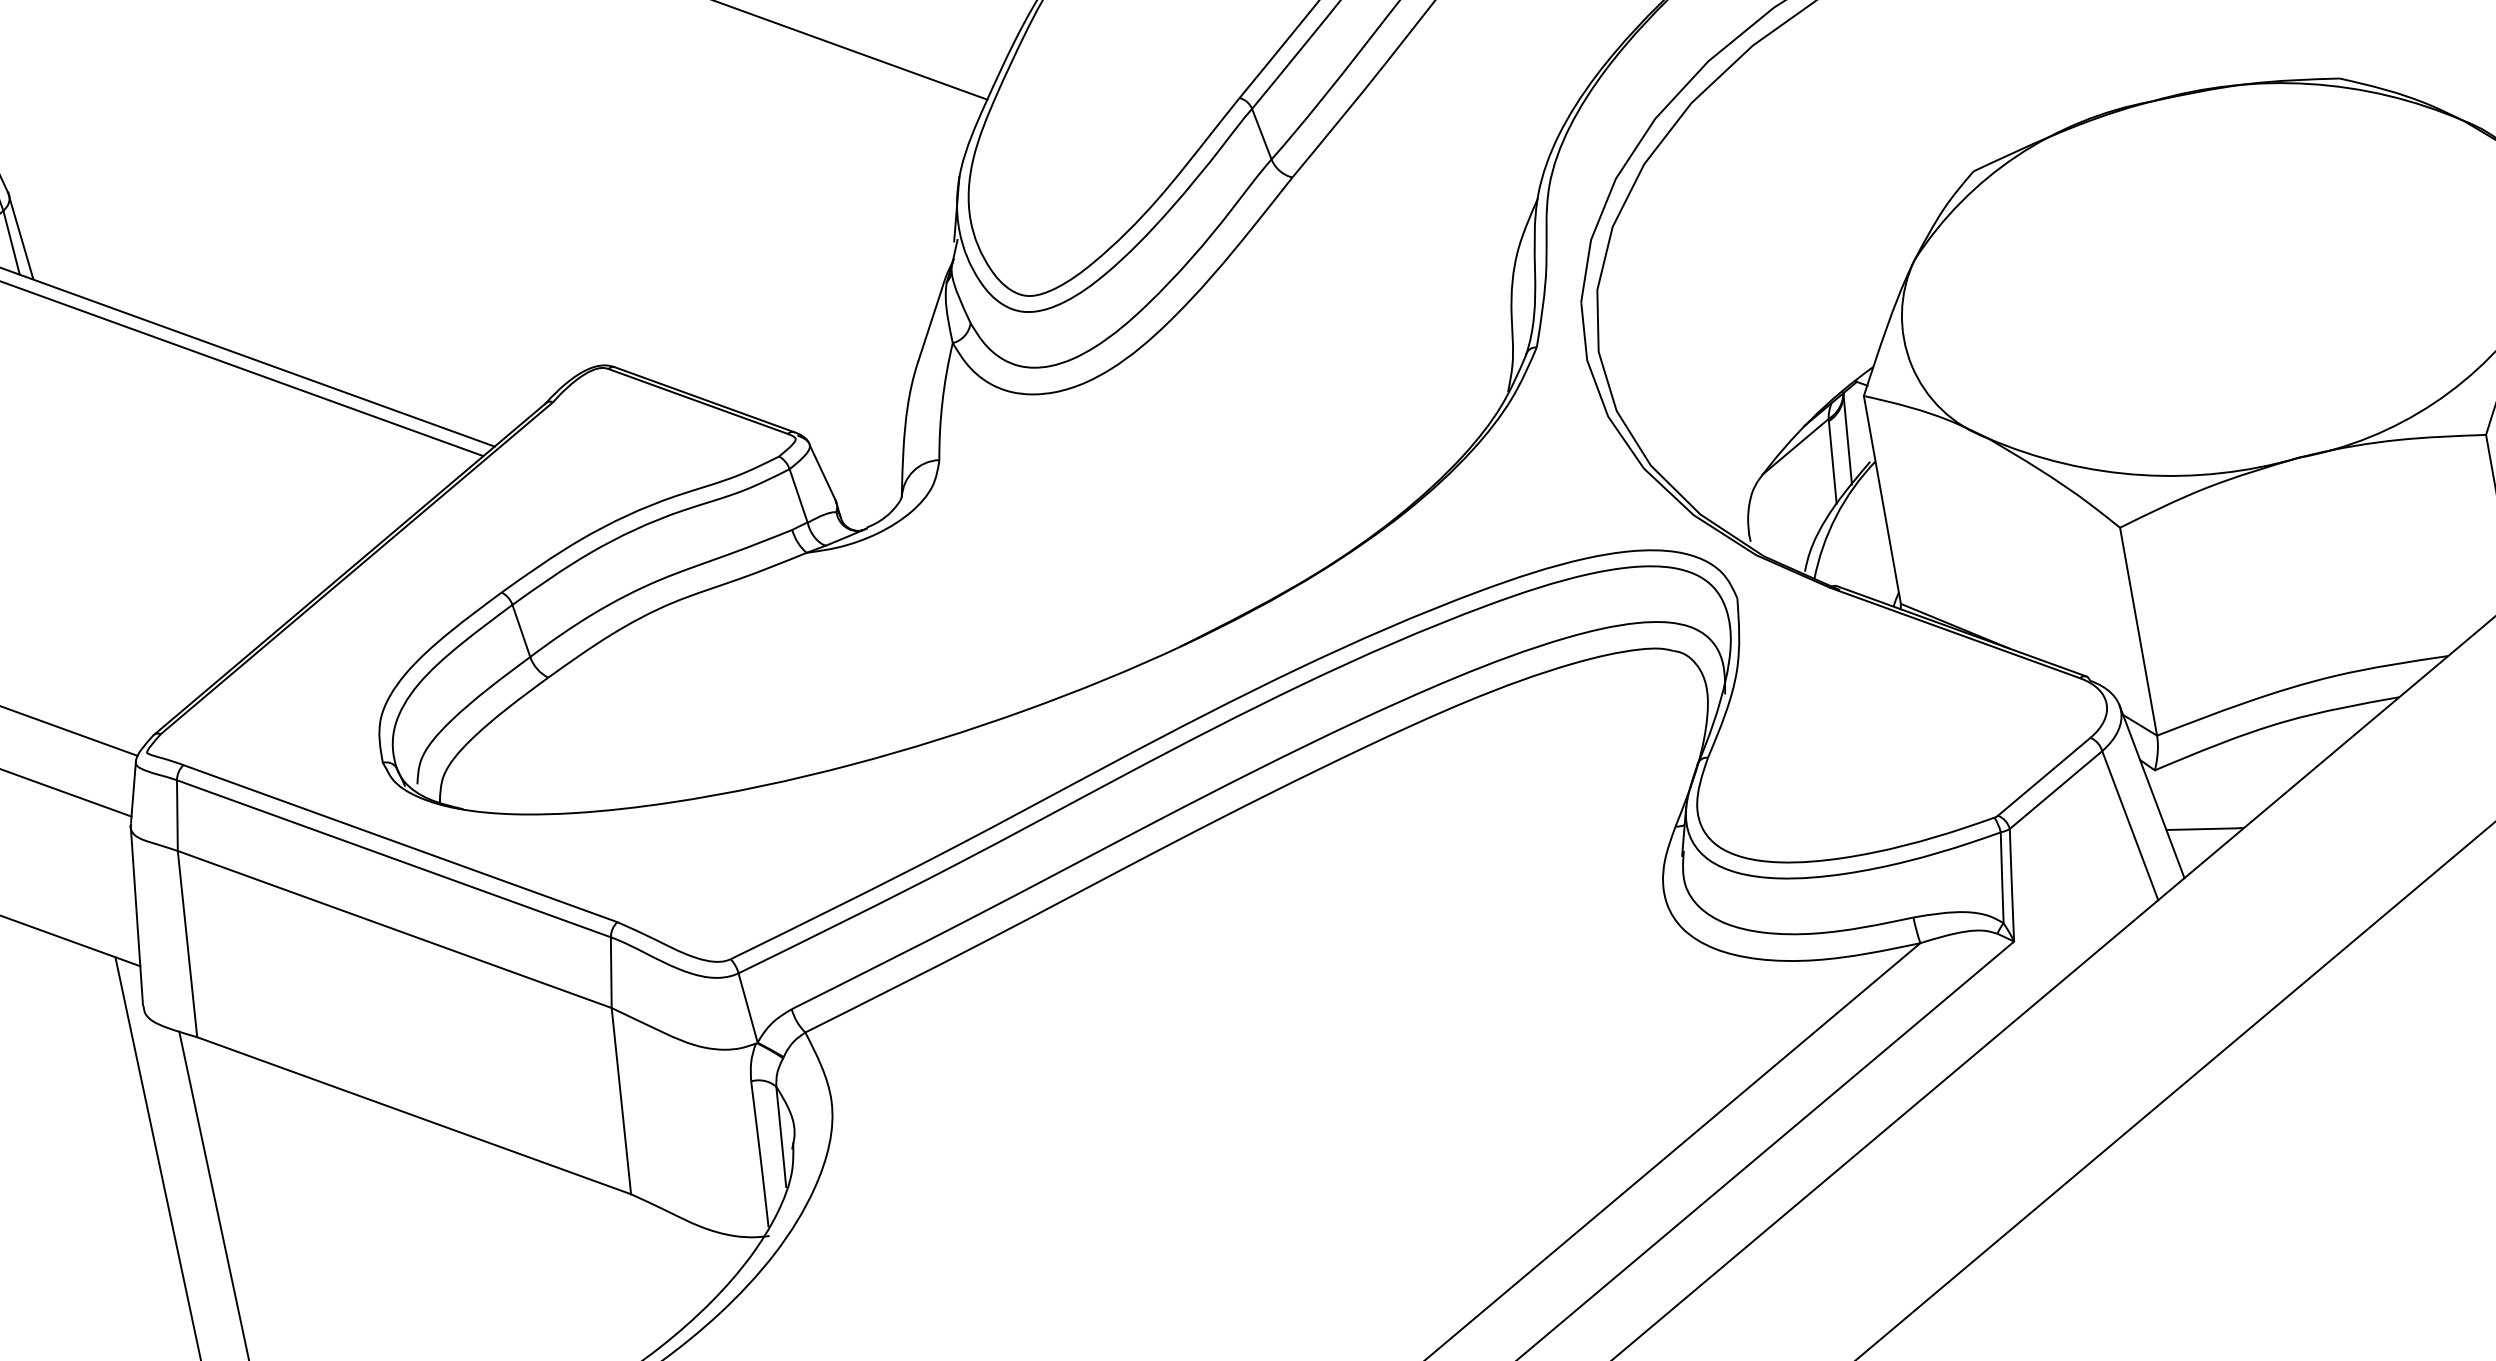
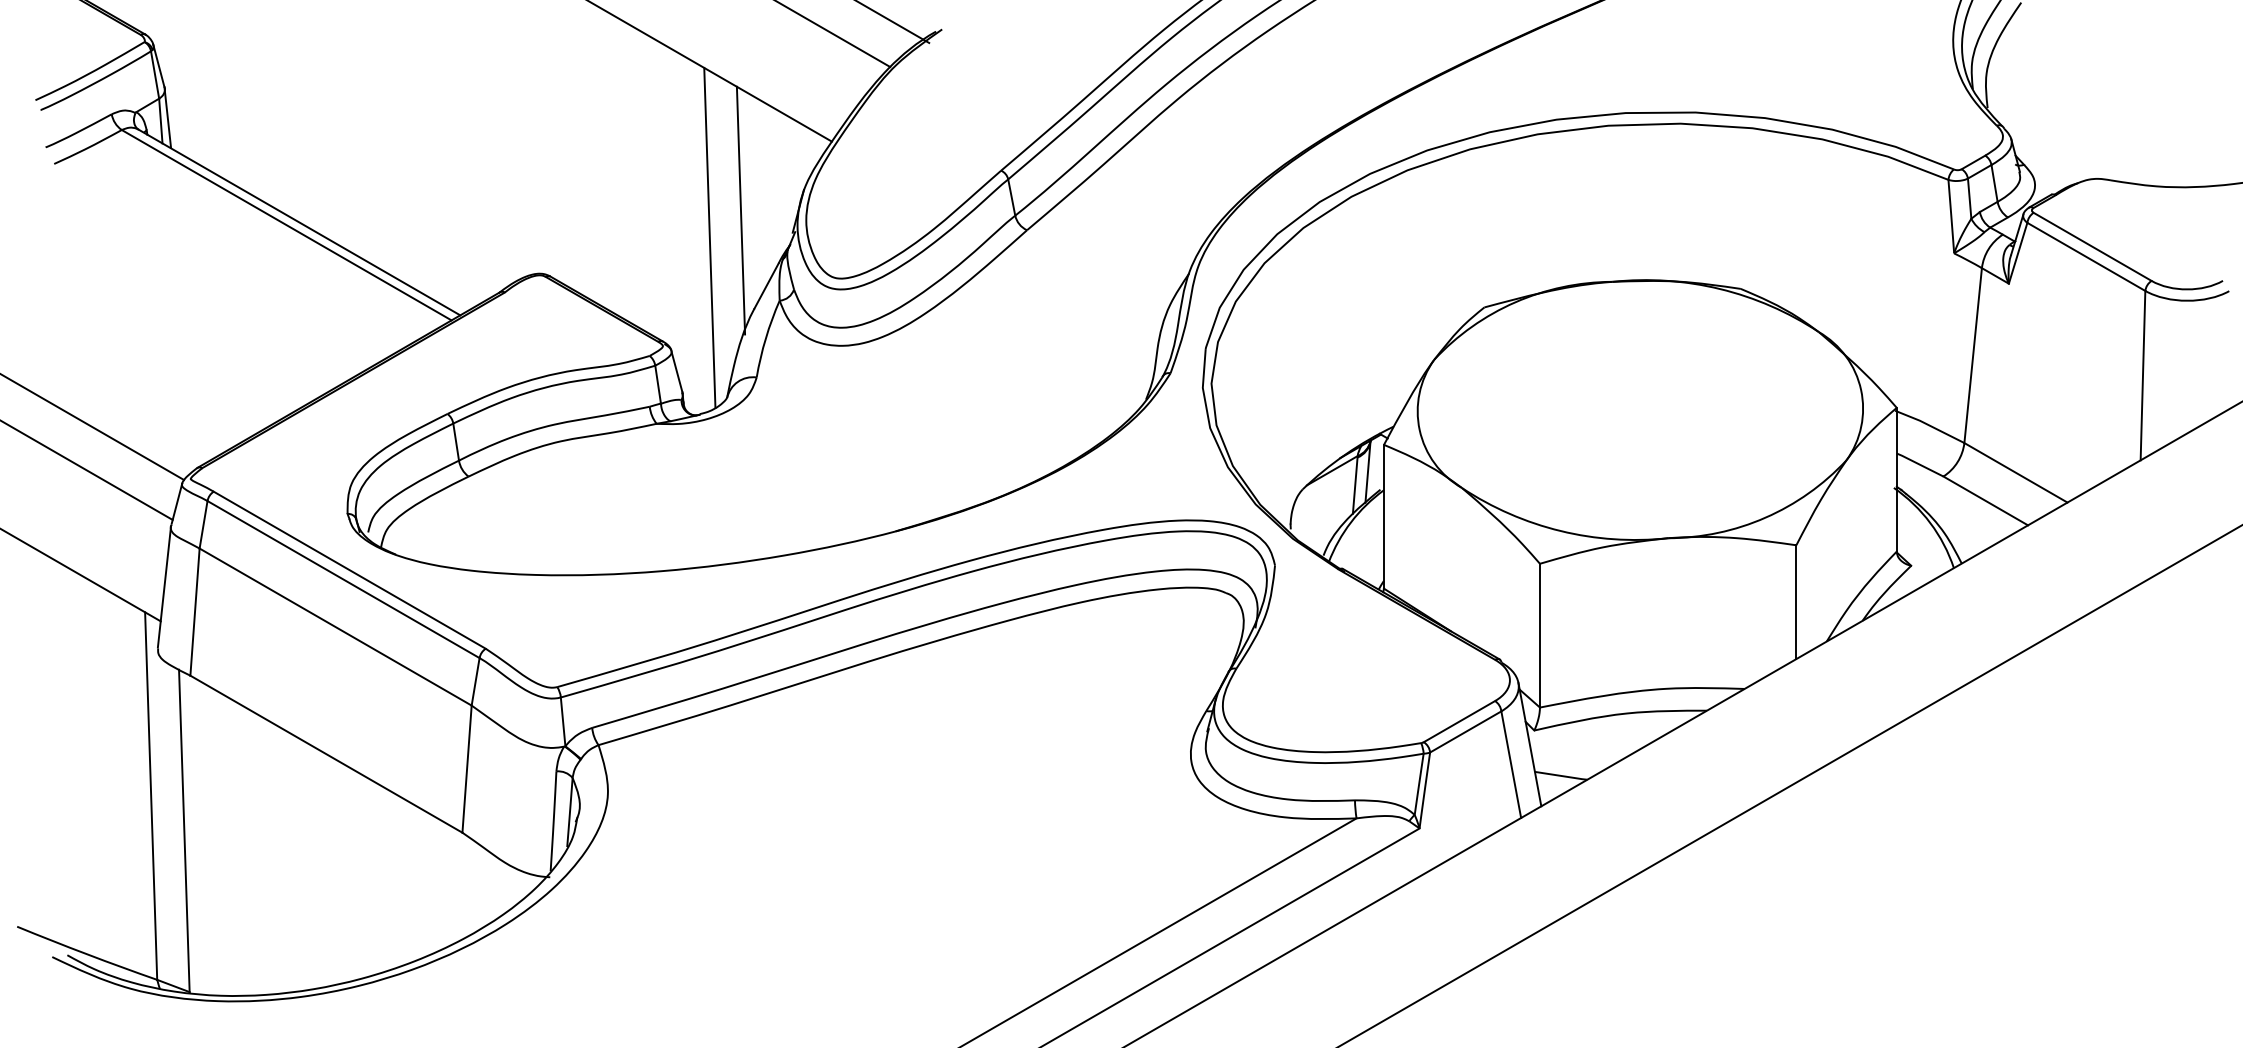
line: (872, 222) -> (740, 210), added
line: (835, 269) -> (709, 237), added

